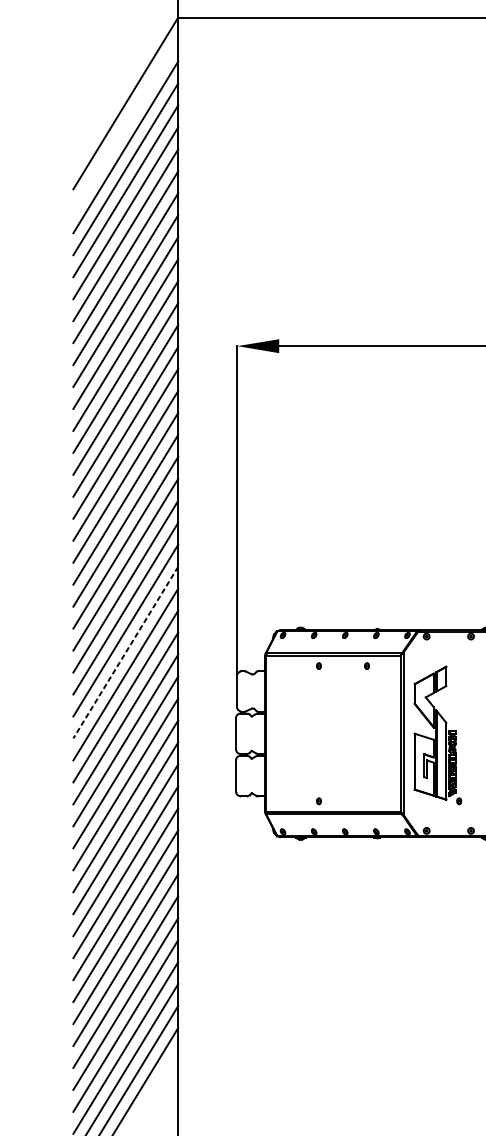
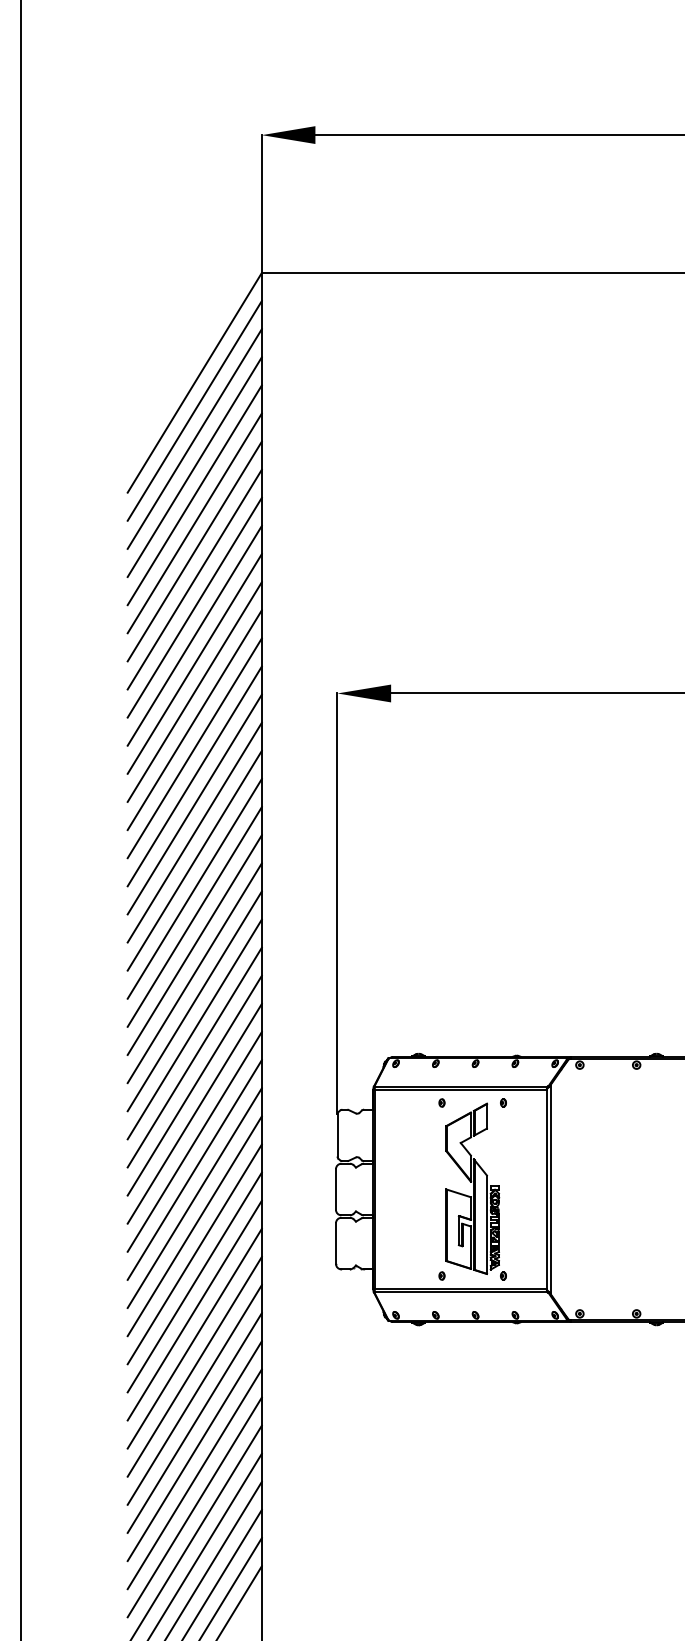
line: (125, 125) -> (194, 410), added
line: (125, 652) -> (194, 1085), dashed -> solid
part: (437, 735) -> (475, 1191), moved

